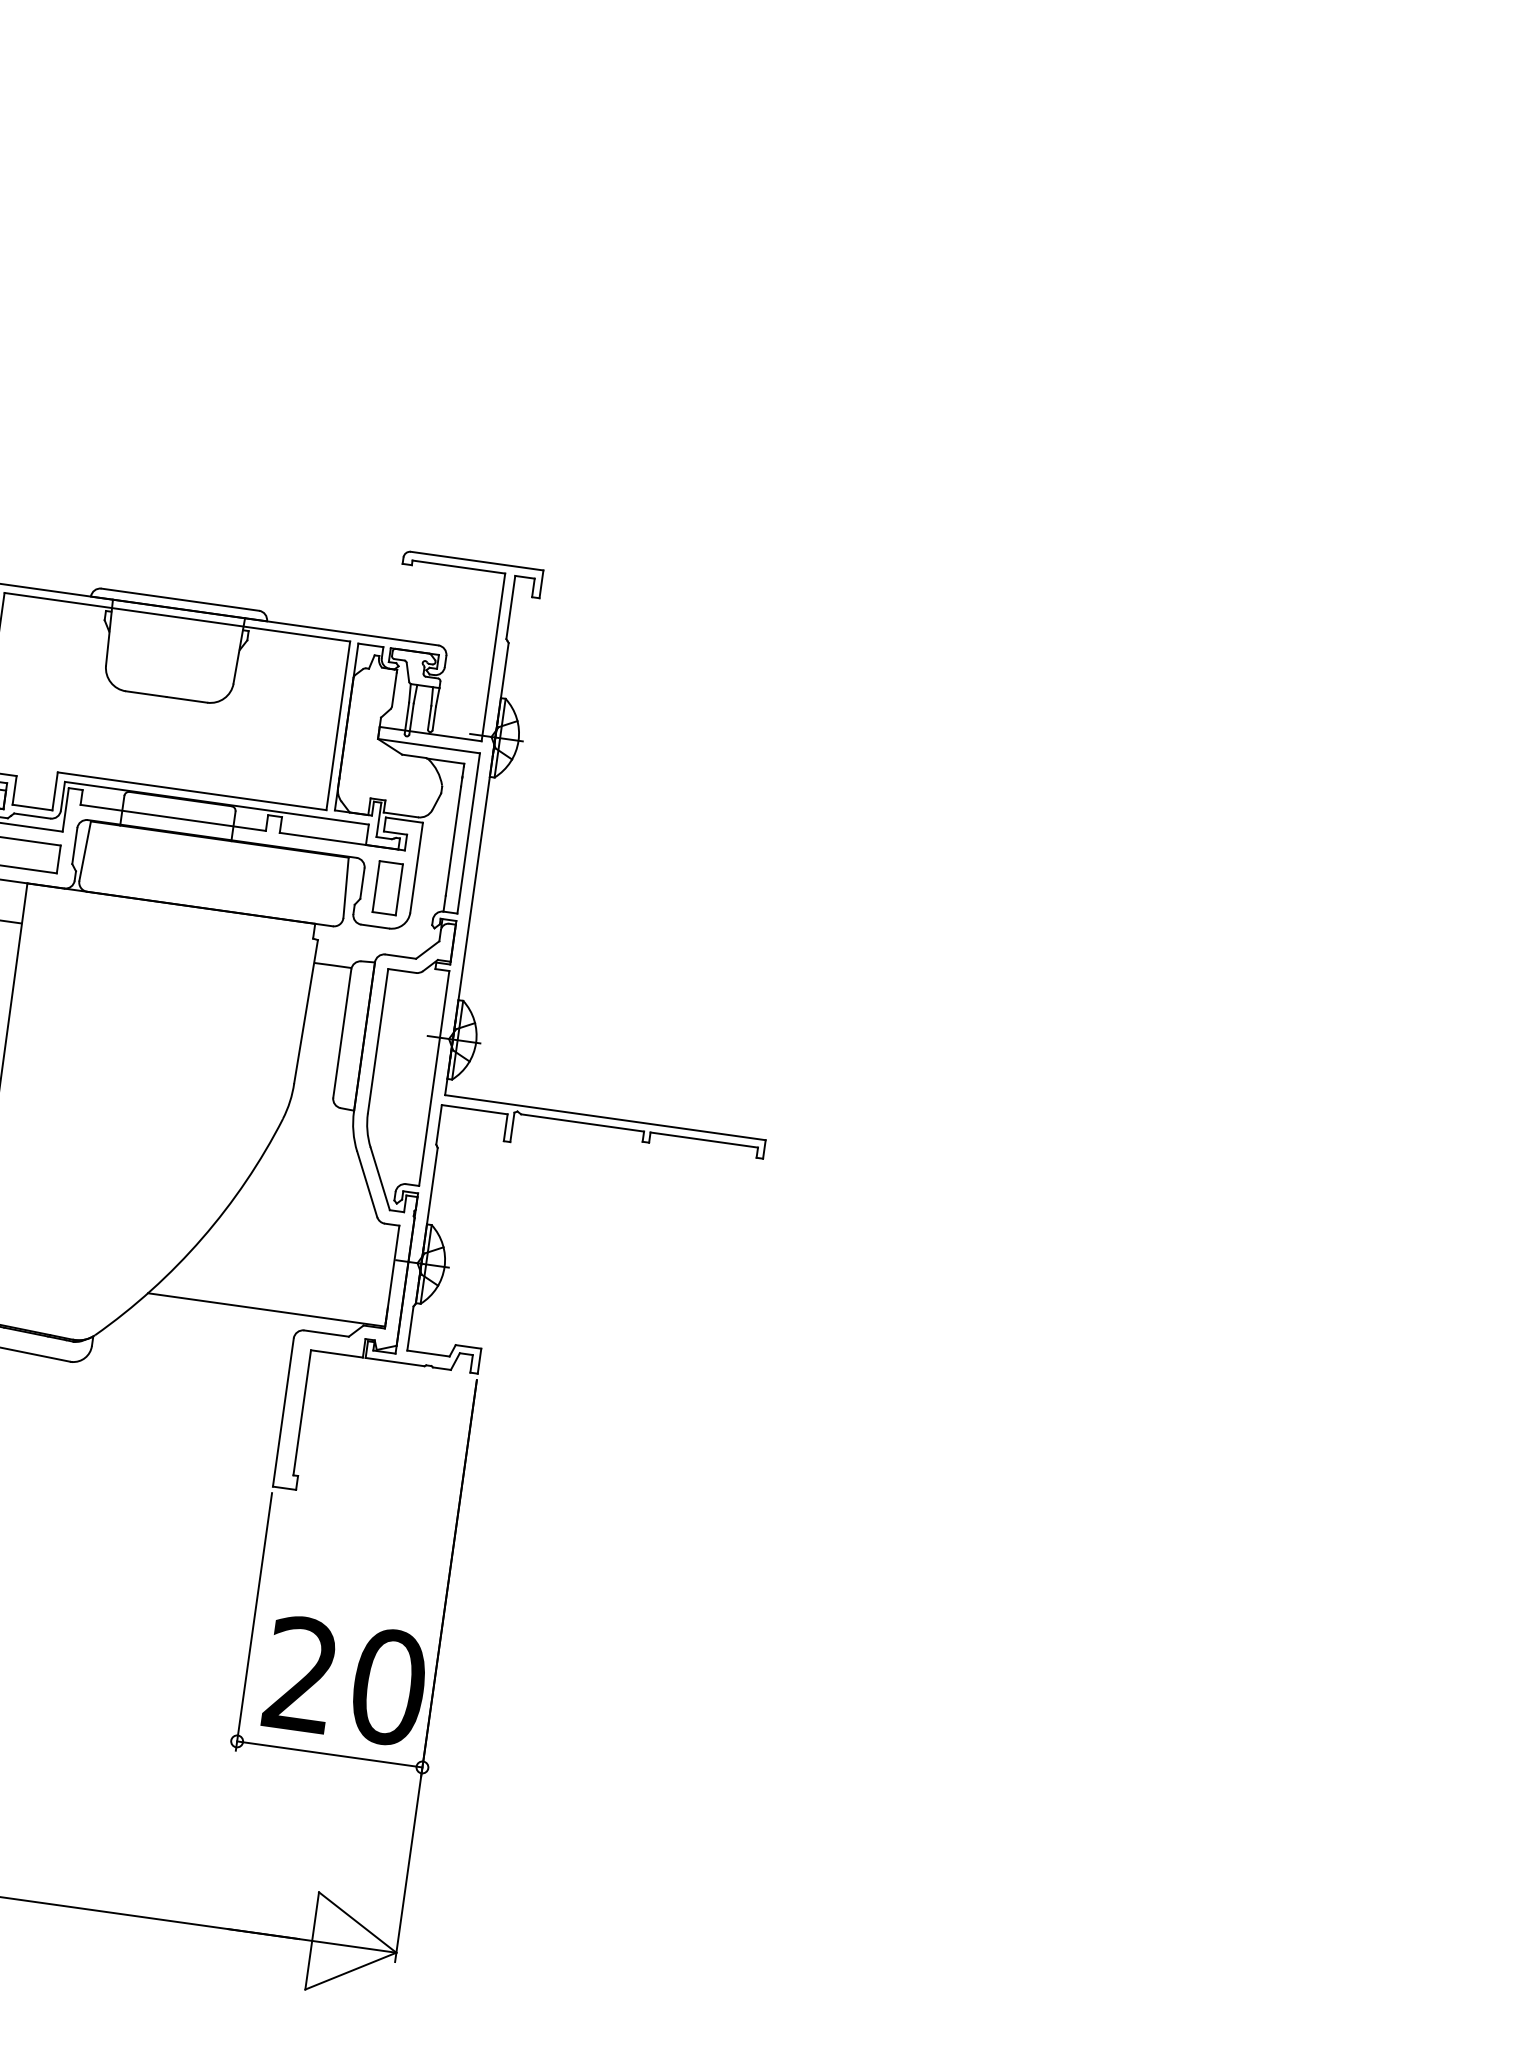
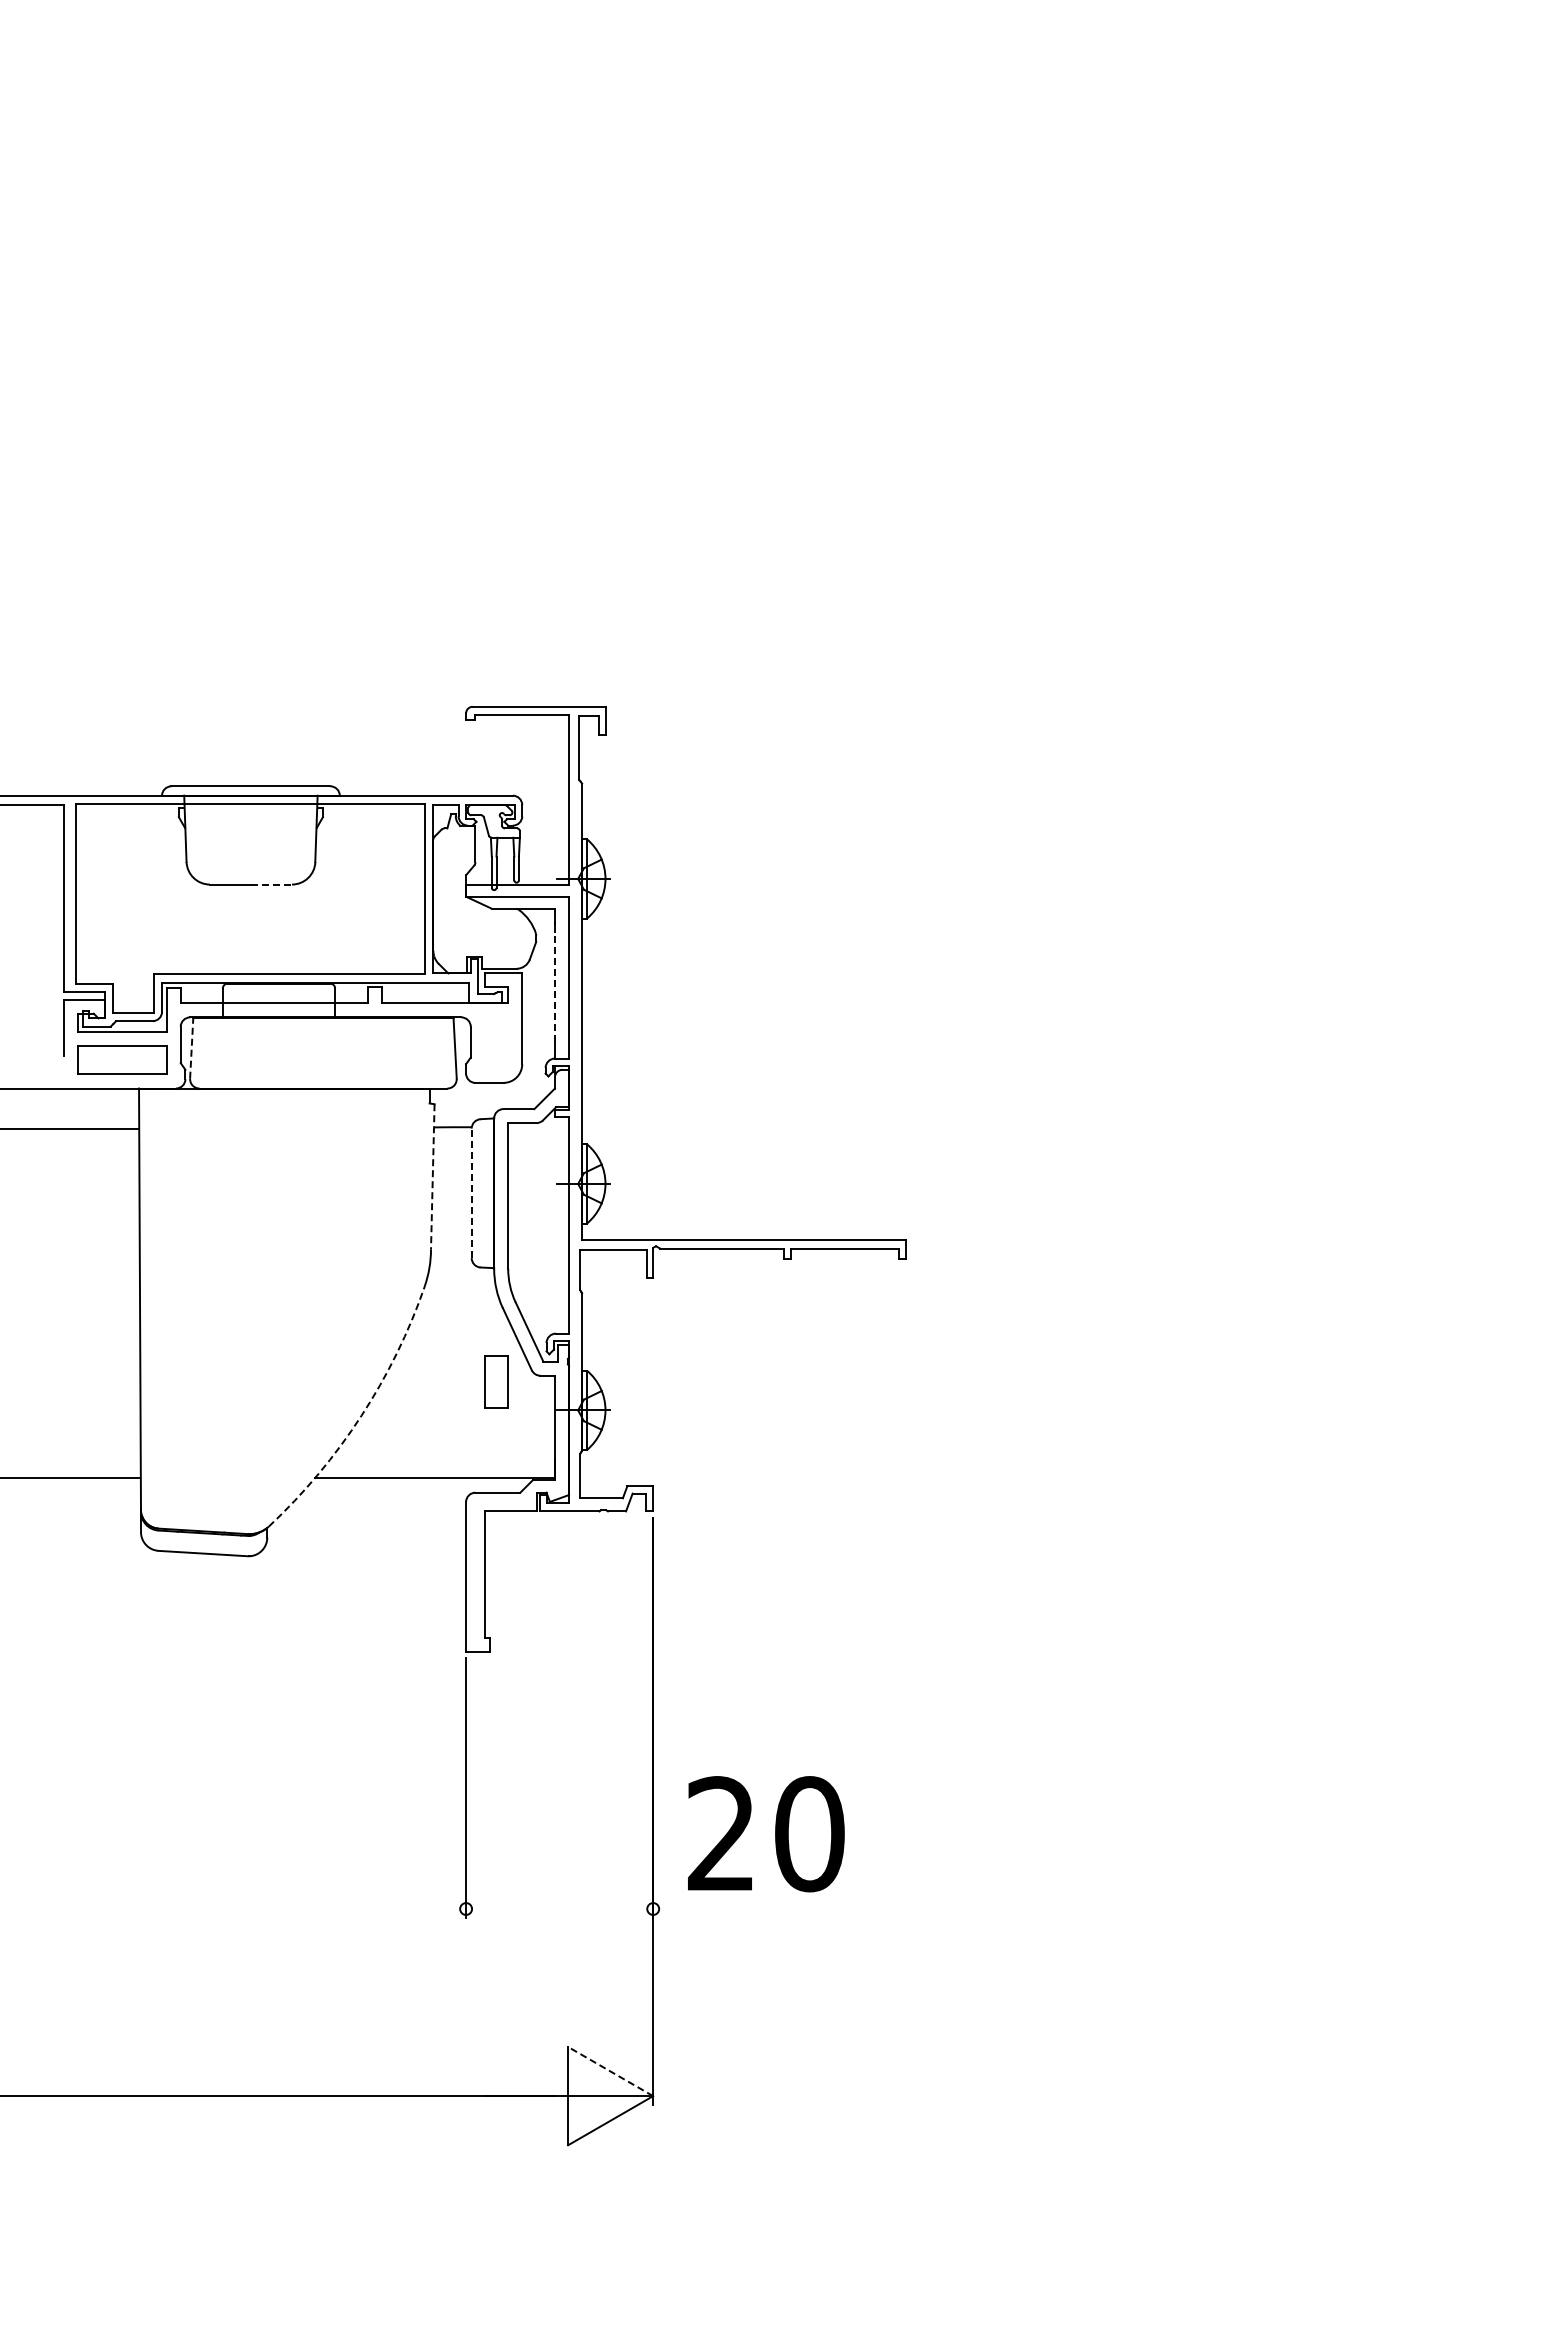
line: (187, 699) -> (271, 884), solid -> dashed
line: (453, 840) -> (554, 986), solid -> dashed
line: (84, 851) -> (191, 1048), solid -> dashed
part: (387, 887) -> (496, 1381), moved
line: (305, 1011) -> (432, 1176), solid -> dashed
line: (342, 1033) -> (471, 1193), solid -> dashed
arc: (202, 1238) -> (361, 1415), solid -> dashed
text: (345, 1681) -> (766, 1834), moved
line: (329, 1754) -> (559, 1909), removed
line: (357, 1922) -> (610, 2071), solid -> dashed

